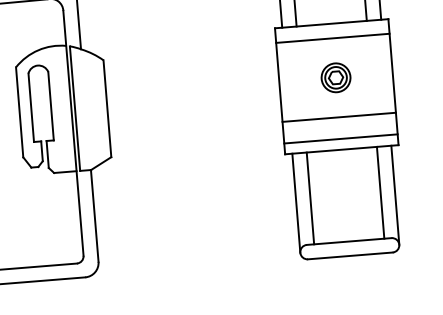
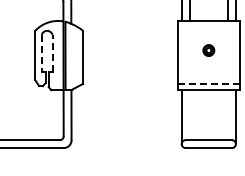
line: (332, 37) -> (208, 28), removed
part: (335, 77) -> (208, 50), size x0.7
line: (50, 106) -> (52, 53), solid -> dashed
line: (30, 107) -> (41, 53), solid -> dashed
line: (338, 117) -> (208, 72), removed
line: (342, 139) -> (209, 84), solid -> dashed
line: (379, 191) -> (227, 114), removed
line: (310, 197) -> (189, 114), removed

